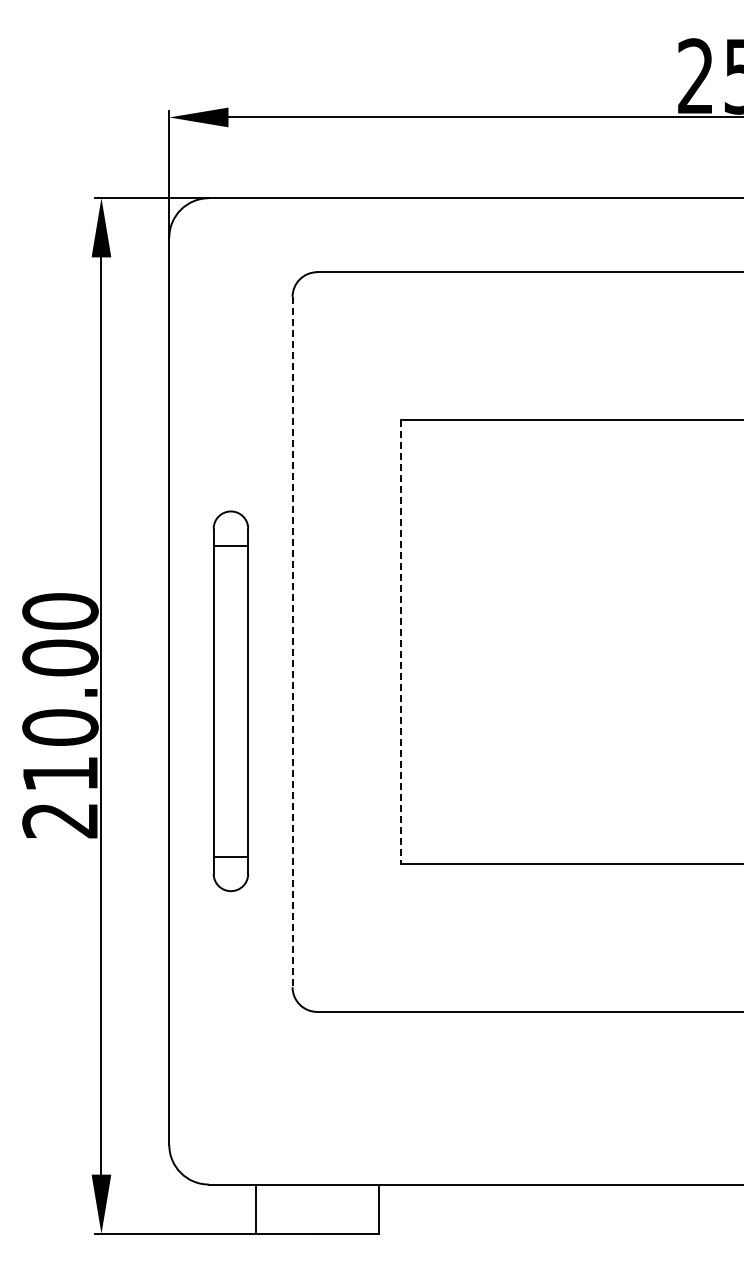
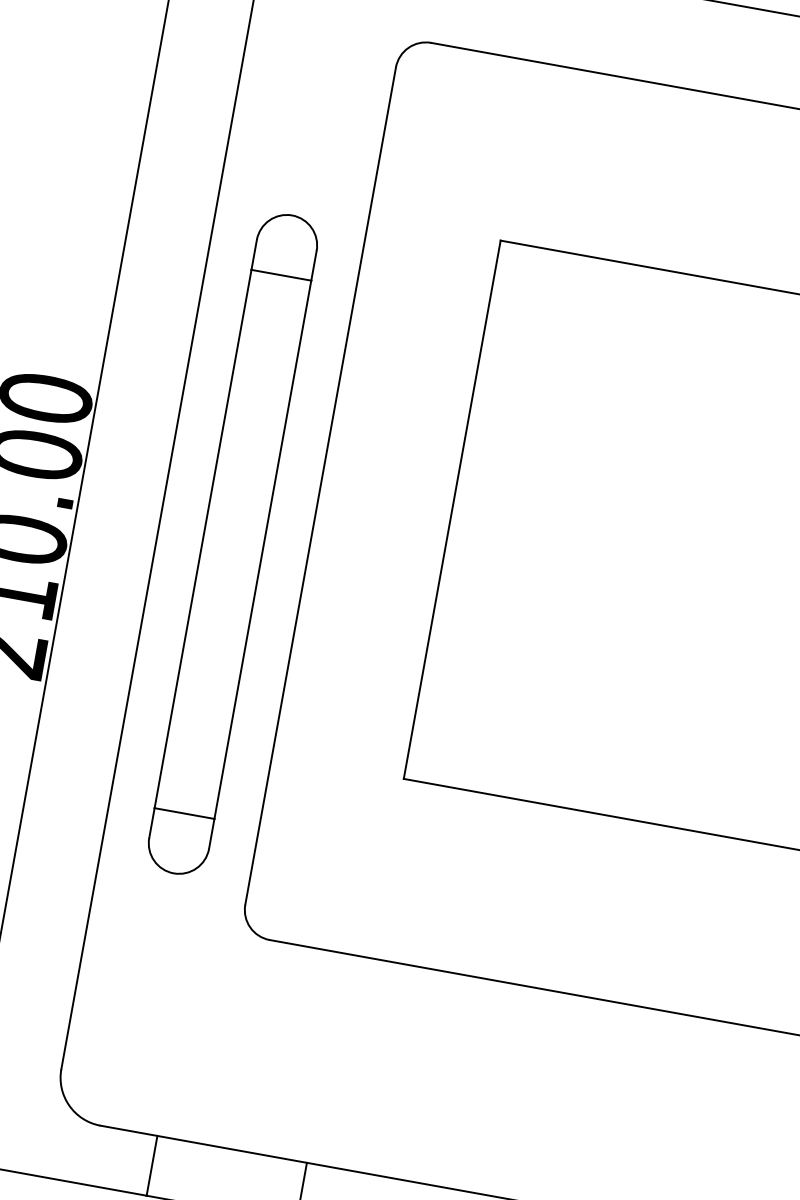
line: (292, 642) -> (320, 486), dashed -> solid
line: (401, 642) -> (452, 510), dashed -> solid
part: (230, 701) -> (232, 544), size x1.43

